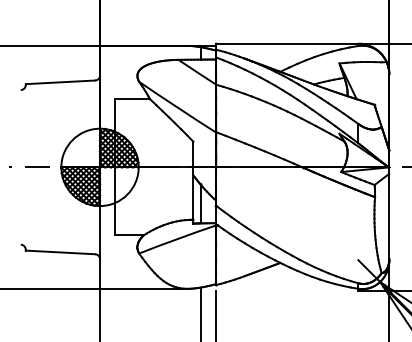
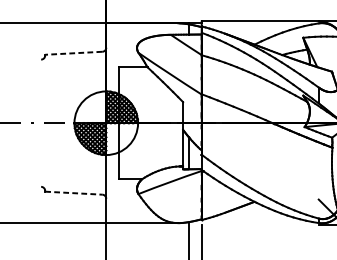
line: (60, 82) -> (73, 53), solid -> dashed
line: (60, 252) -> (73, 193), solid -> dashed

